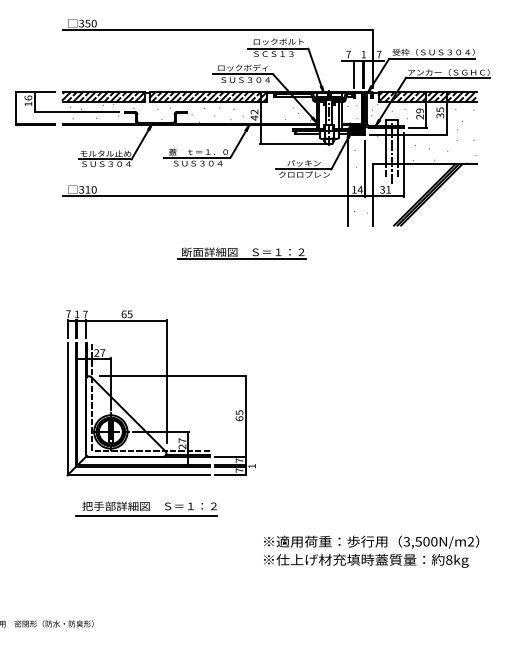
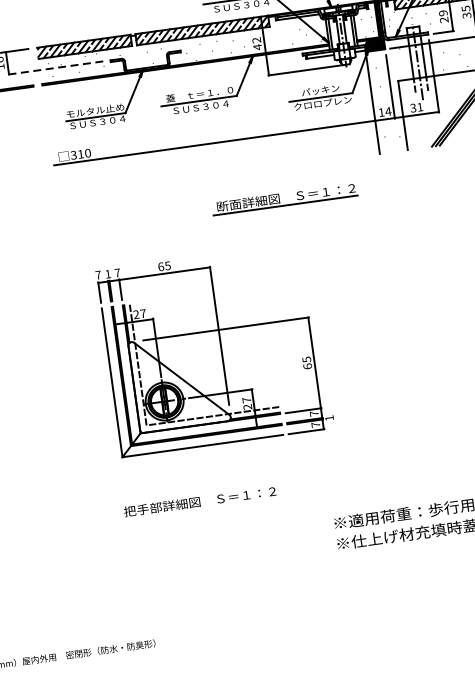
line: (77, 111) -> (56, 67), solid -> dashed
part: (241, 253) -> (284, 199), moved
part: (160, 393) -> (214, 350), moved
line: (146, 515) -> (198, 512), removed

